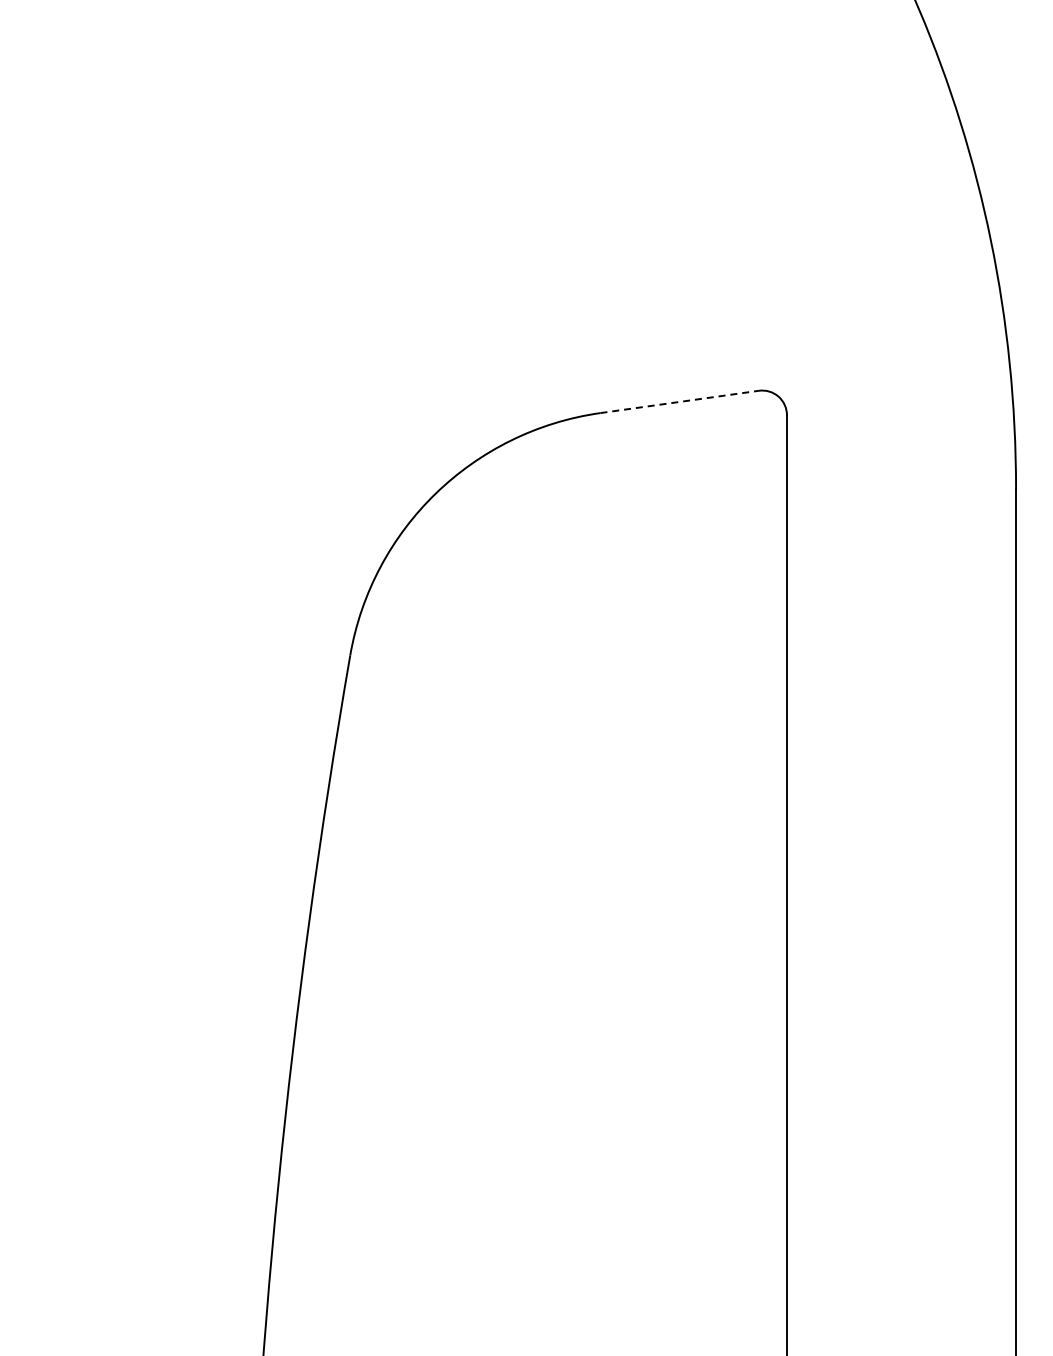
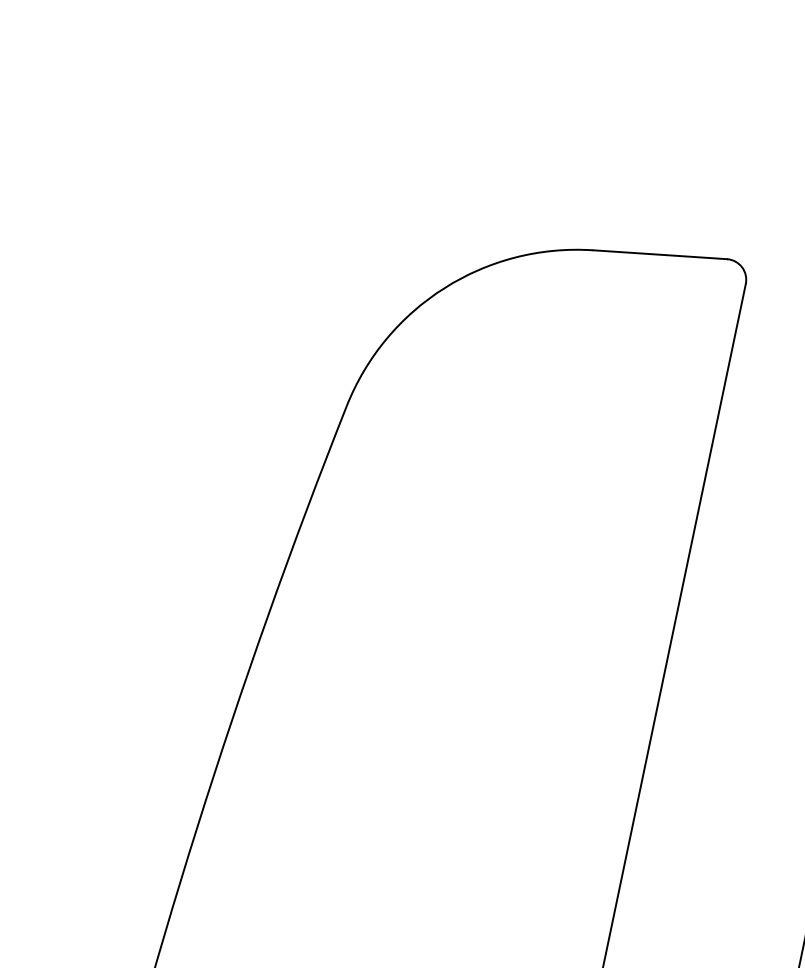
line: (680, 401) -> (660, 254), dashed -> solid

